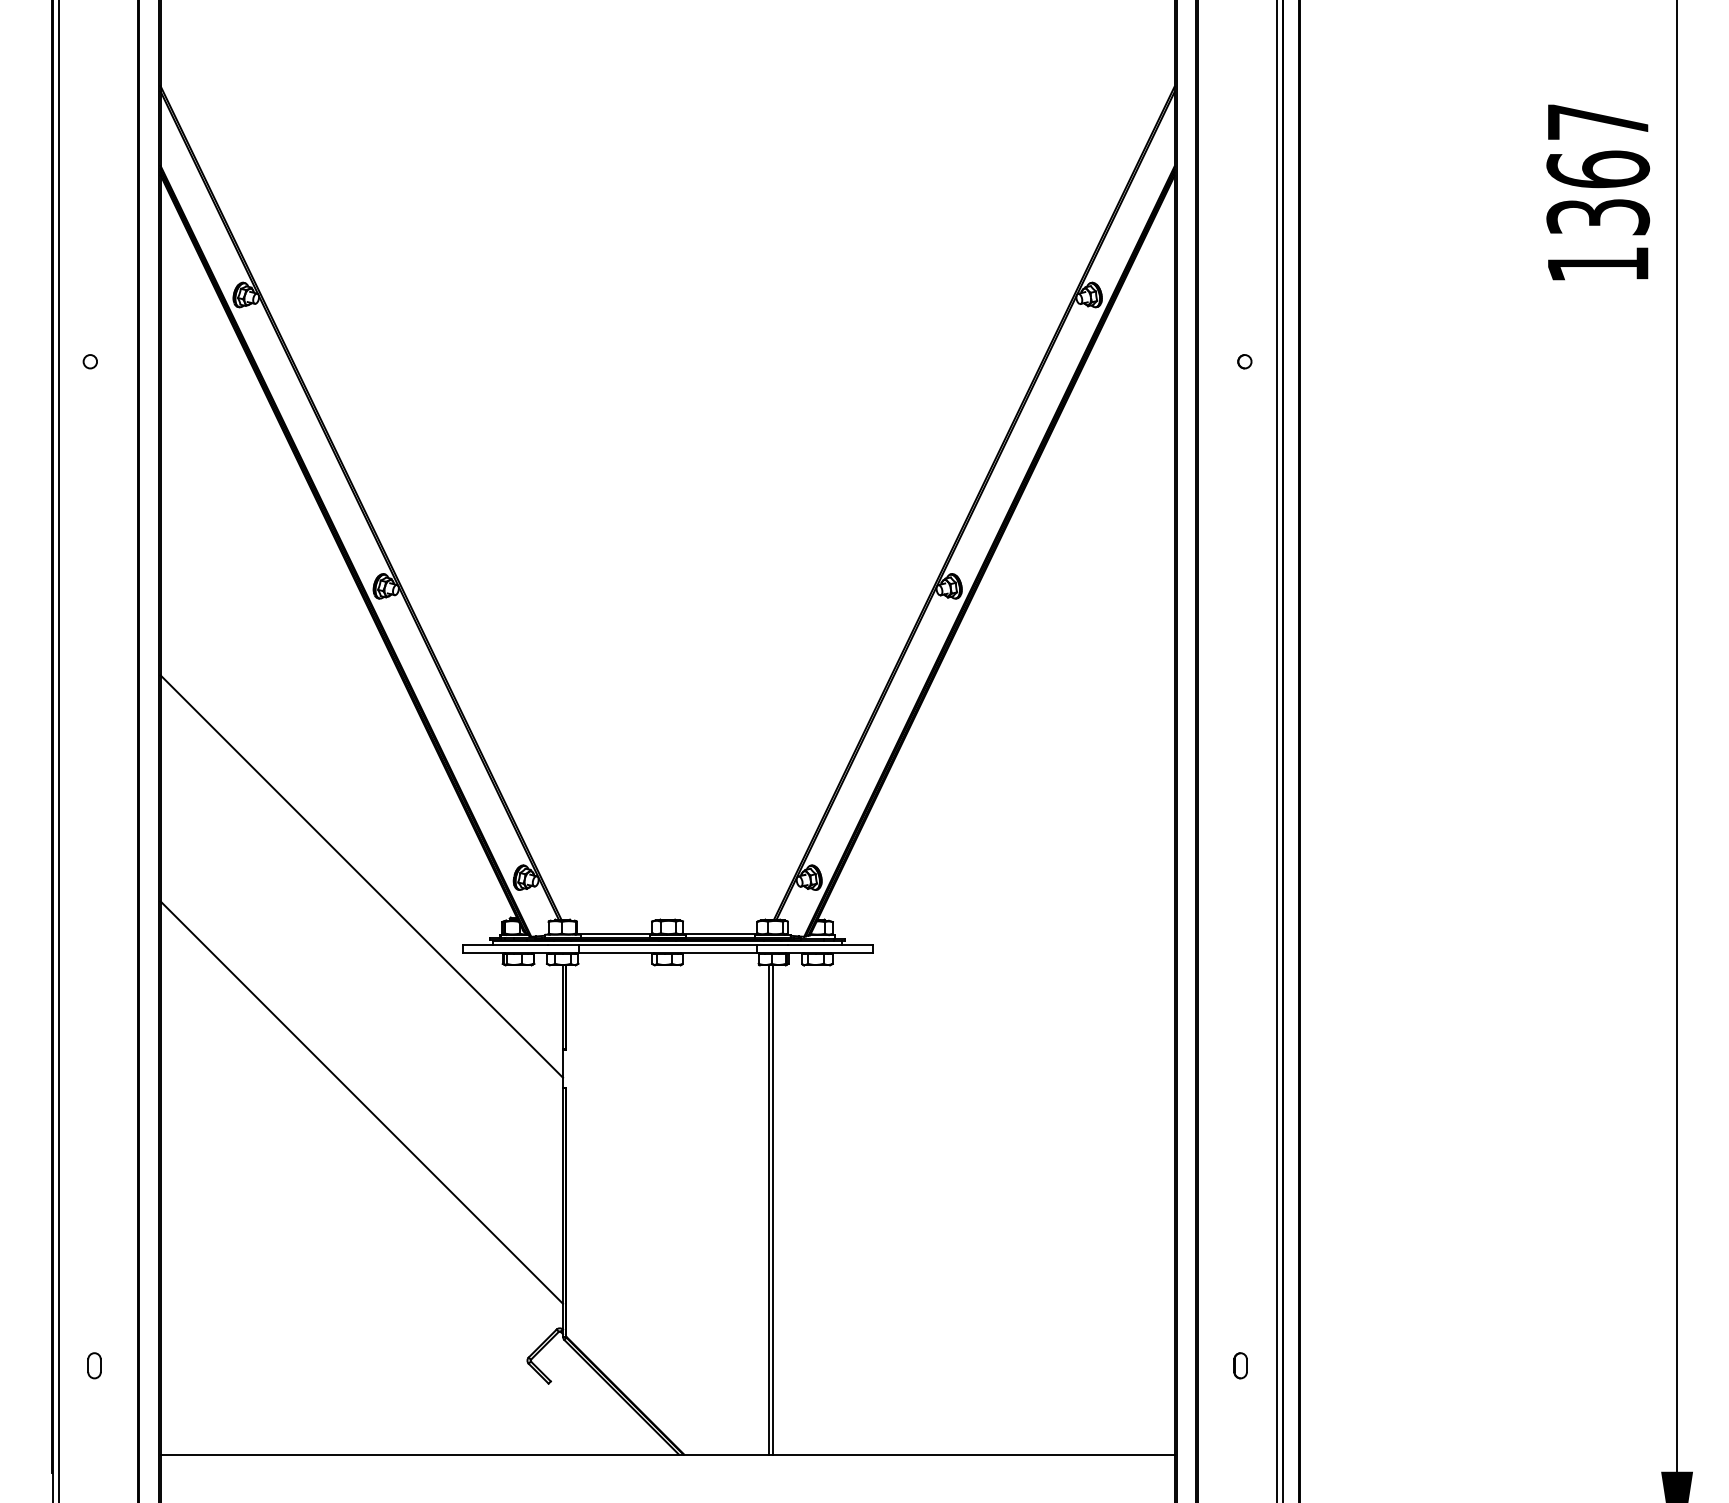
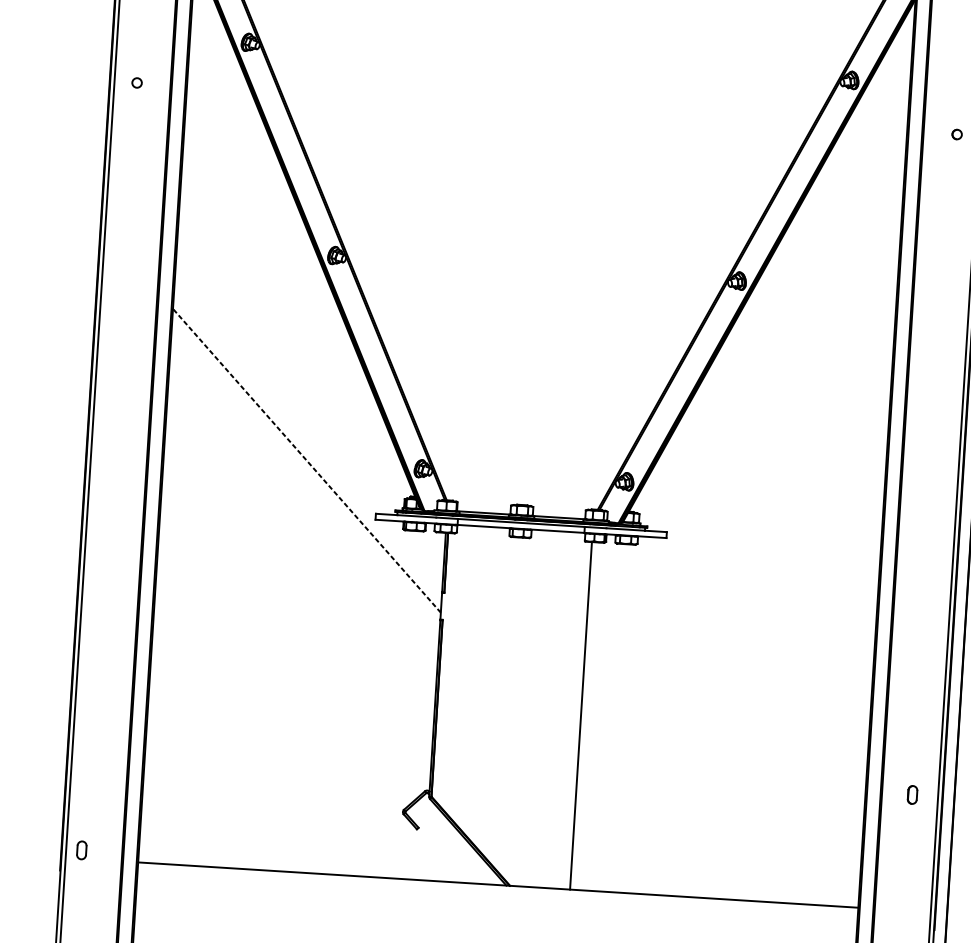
line: (361, 876) -> (306, 460), solid -> dashed
line: (361, 1102) -> (296, 621), removed
line: (773, 1209) -> (584, 715), removed
part: (94, 1365) -> (81, 850), moved
part: (1240, 1365) -> (912, 794), moved

